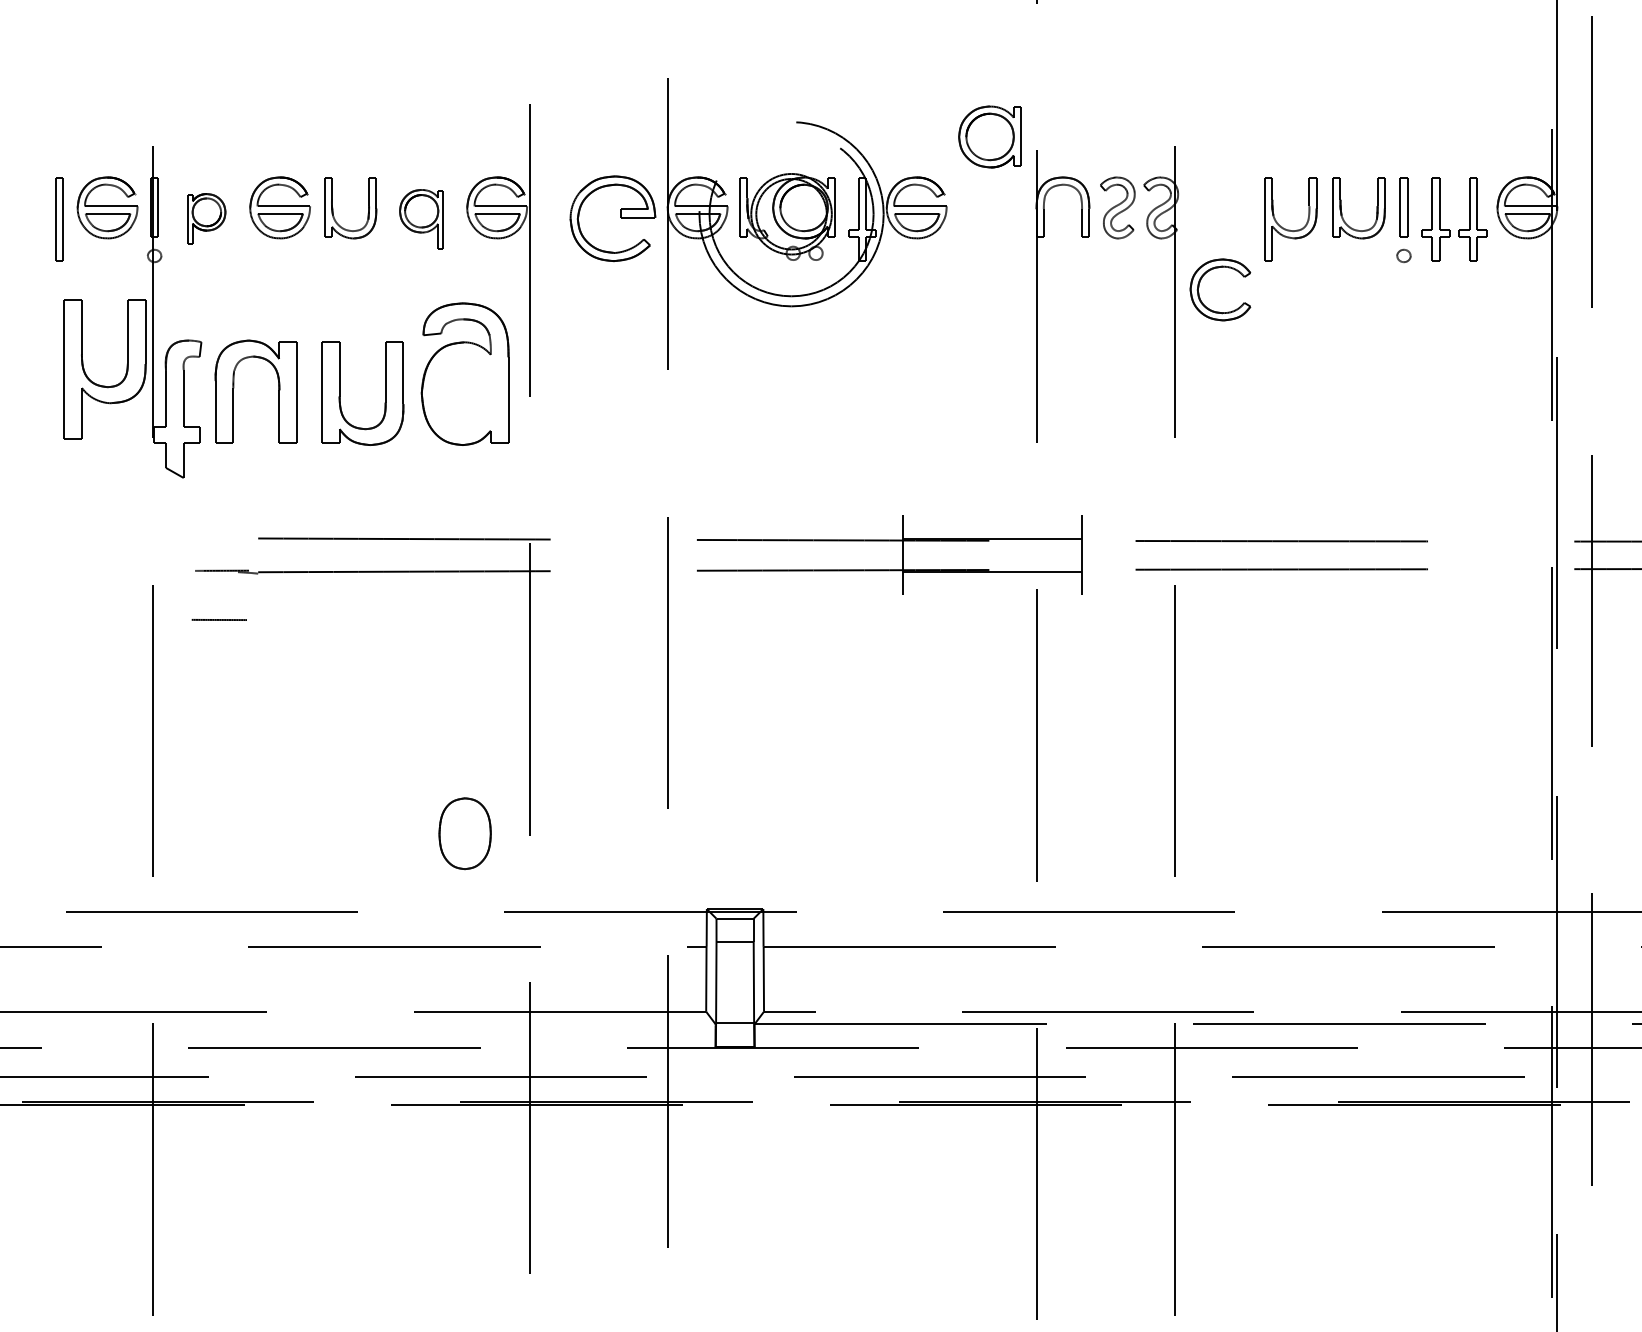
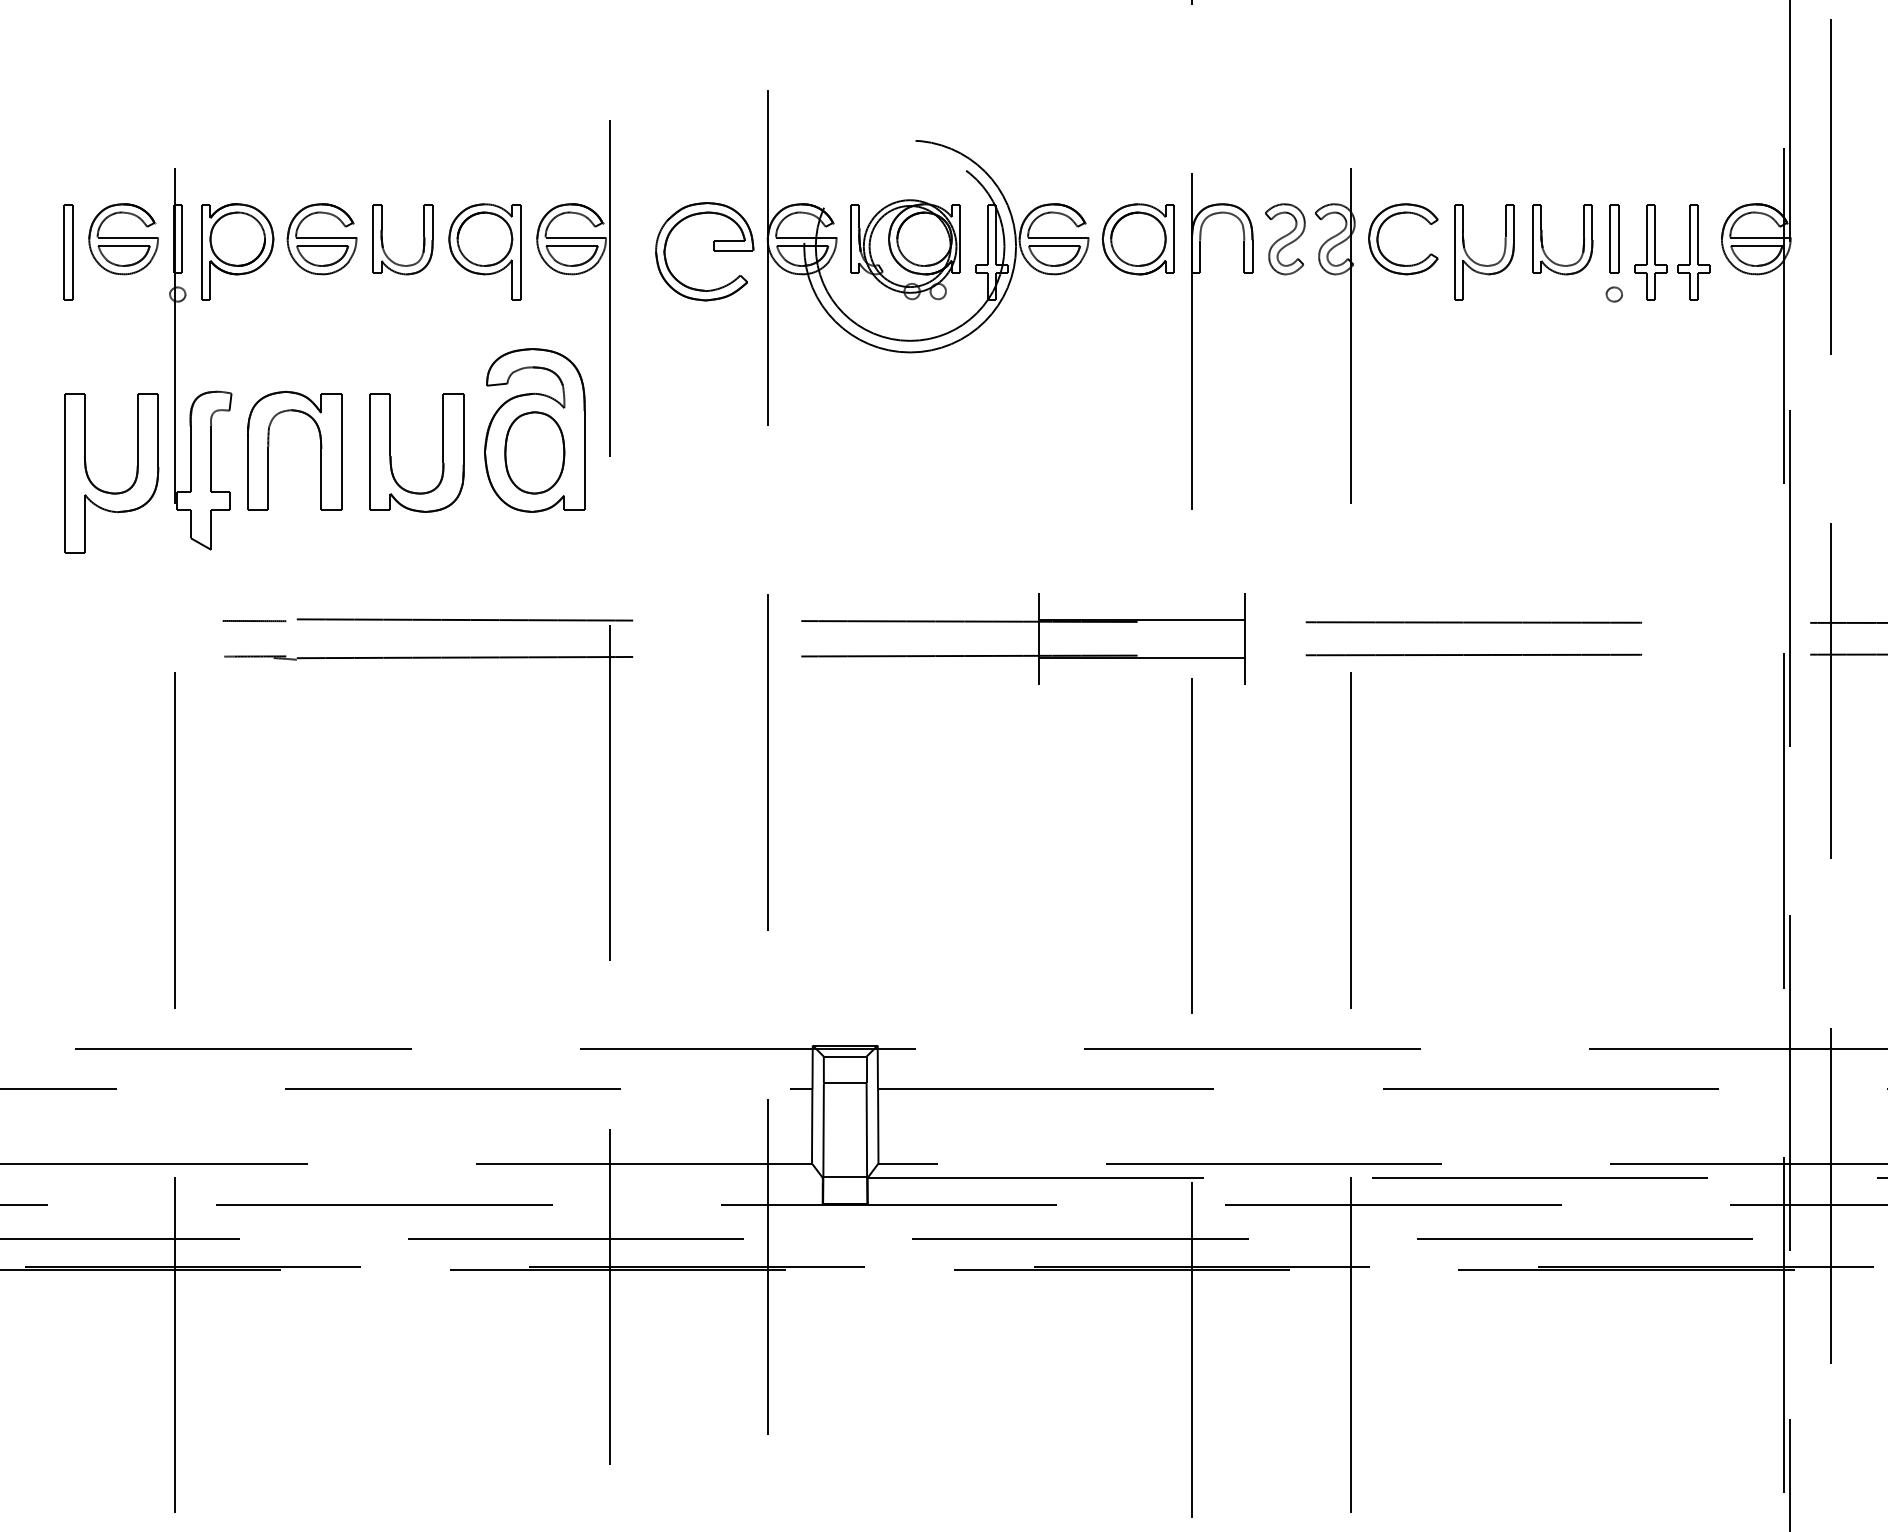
part: (989, 136) -> (1137, 238), moved
part: (206, 218) -> (237, 251), size x1.67
part: (421, 218) -> (484, 251), size x1.43
part: (1211, 270) -> (1393, 216), moved
part: (99, 384) -> (105, 490), moved
line: (218, 619) -> (253, 620), moved
part: (464, 833) -> (534, 452), moved

